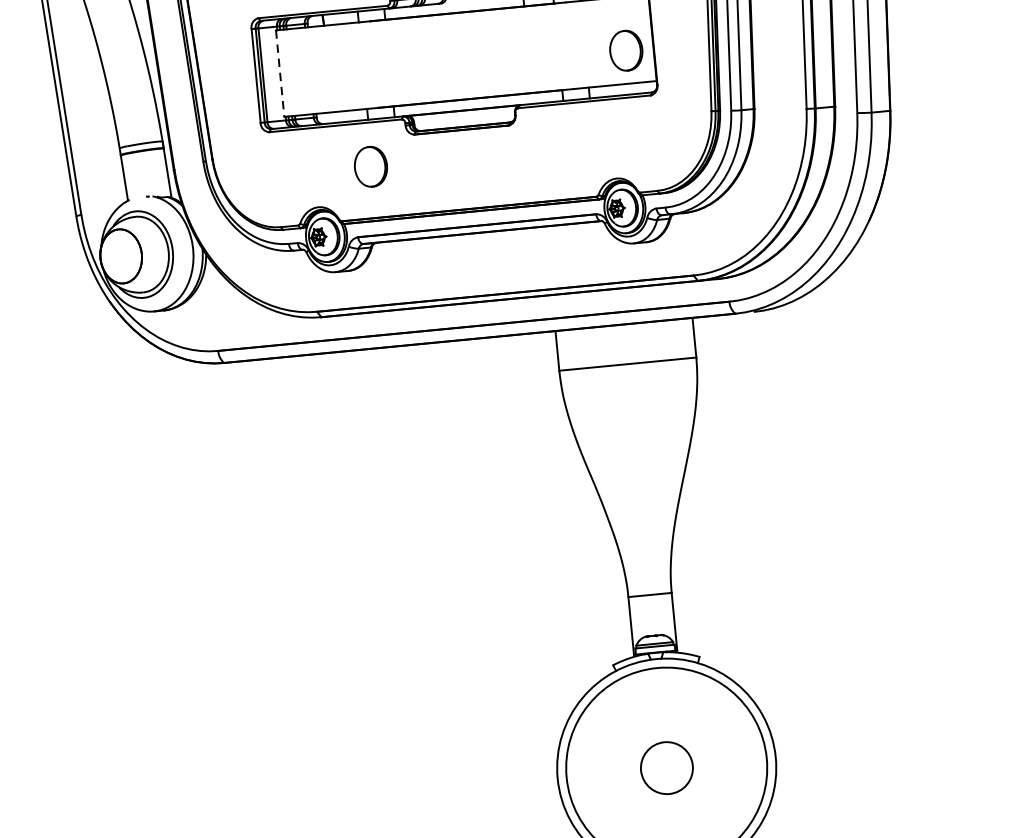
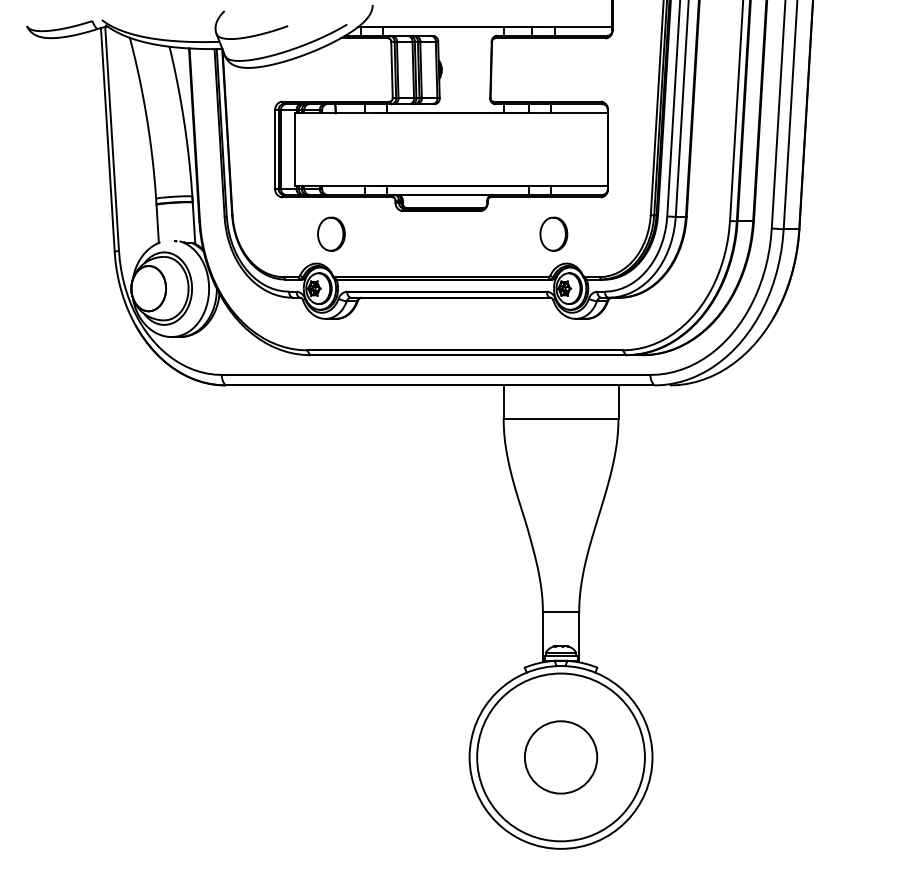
part: (625, 49) -> (553, 233), moved
line: (280, 74) -> (295, 150), dashed -> solid
part: (370, 165) -> (331, 233), moved
circle: (667, 768) -> (561, 757), size x1.67

